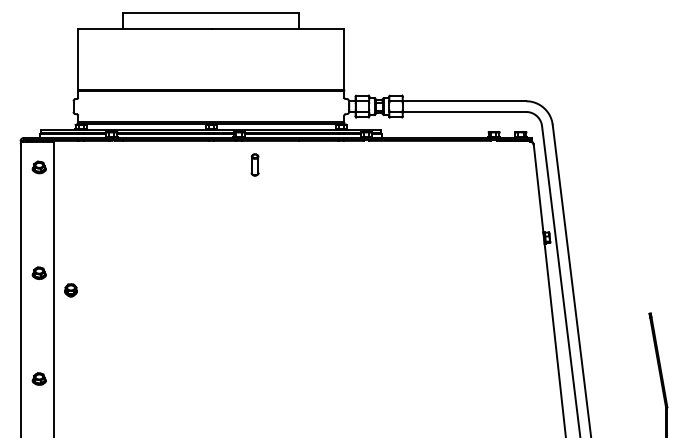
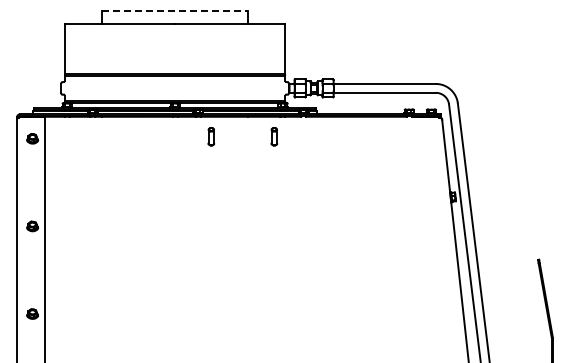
line: (211, 12) -> (175, 10), solid -> dashed
part: (331, 164) -> (274, 136), added
part: (70, 290) -> (58, 240), removed

